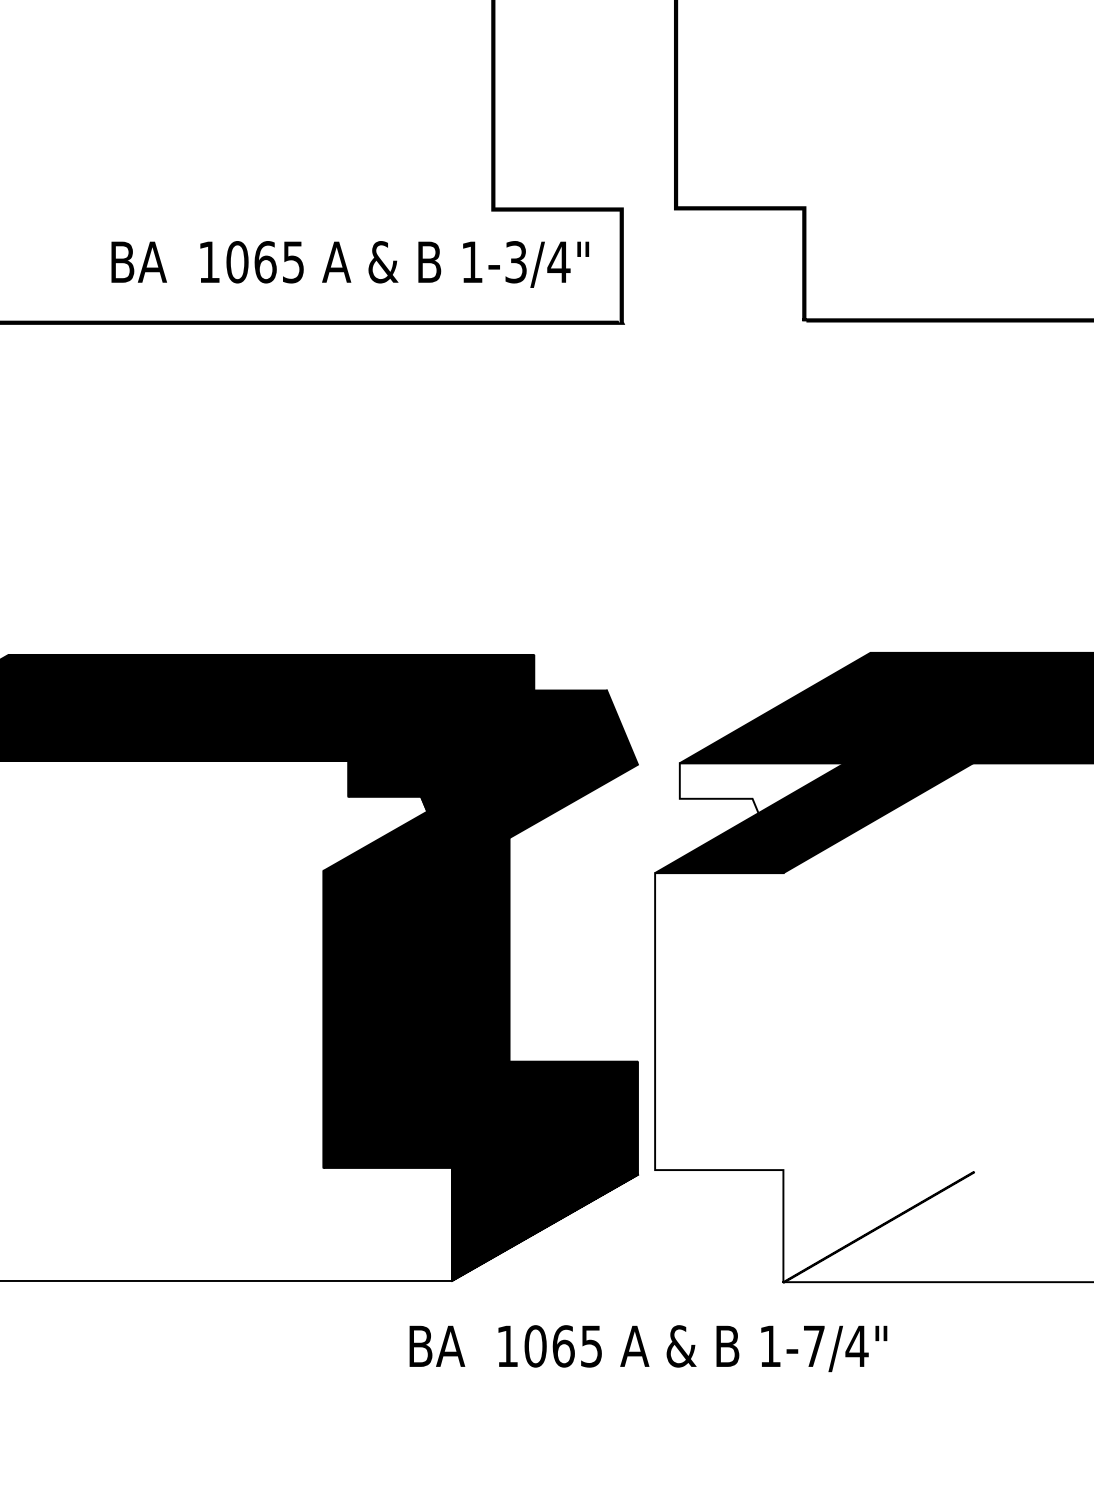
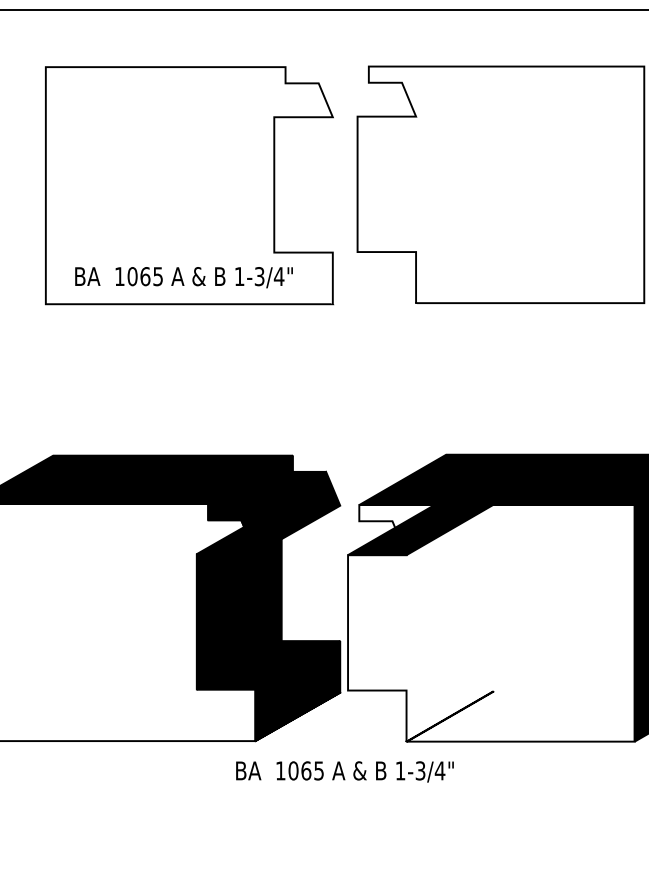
text: (349, 264) -> (183, 277), moved
text: (814, 1345) -> (420, 770), 1-7/4" -> 1-3/4"

